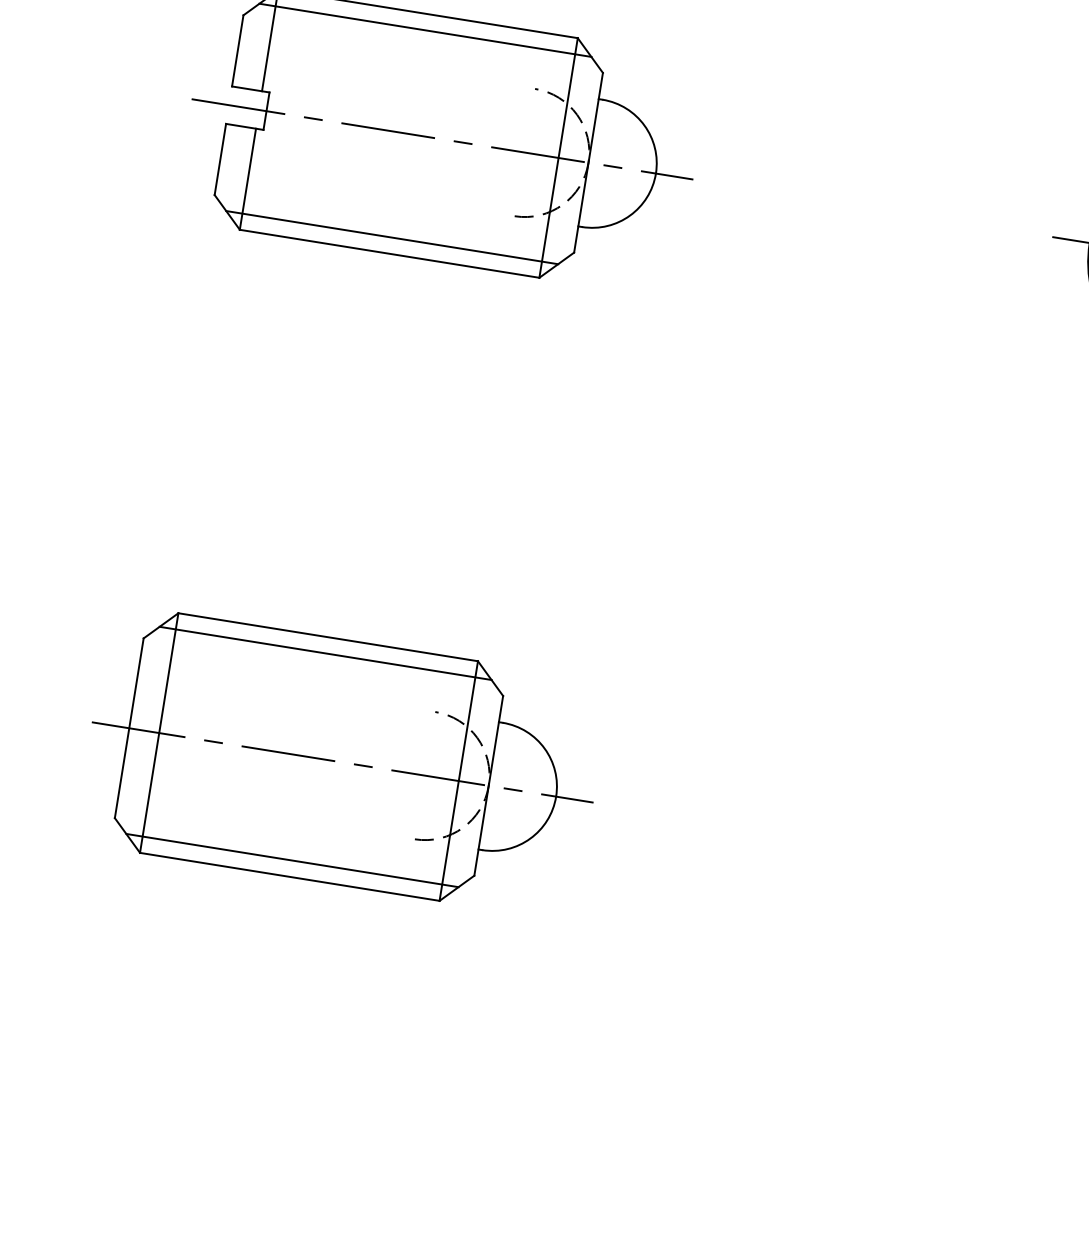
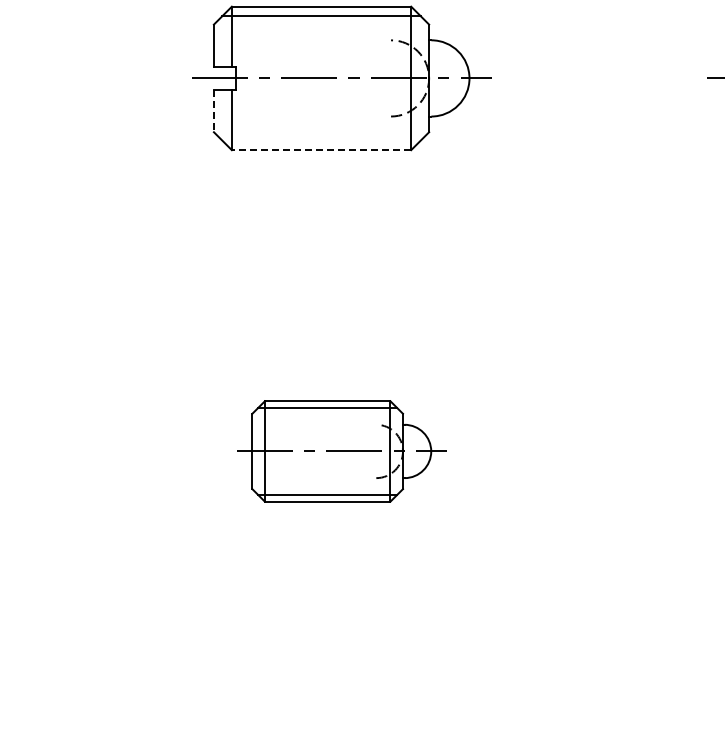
line: (219, 160) -> (213, 111), solid -> dashed
line: (392, 237) -> (321, 140), removed
line: (389, 254) -> (321, 150), solid -> dashed
part: (342, 762) -> (341, 451), size x0.7

